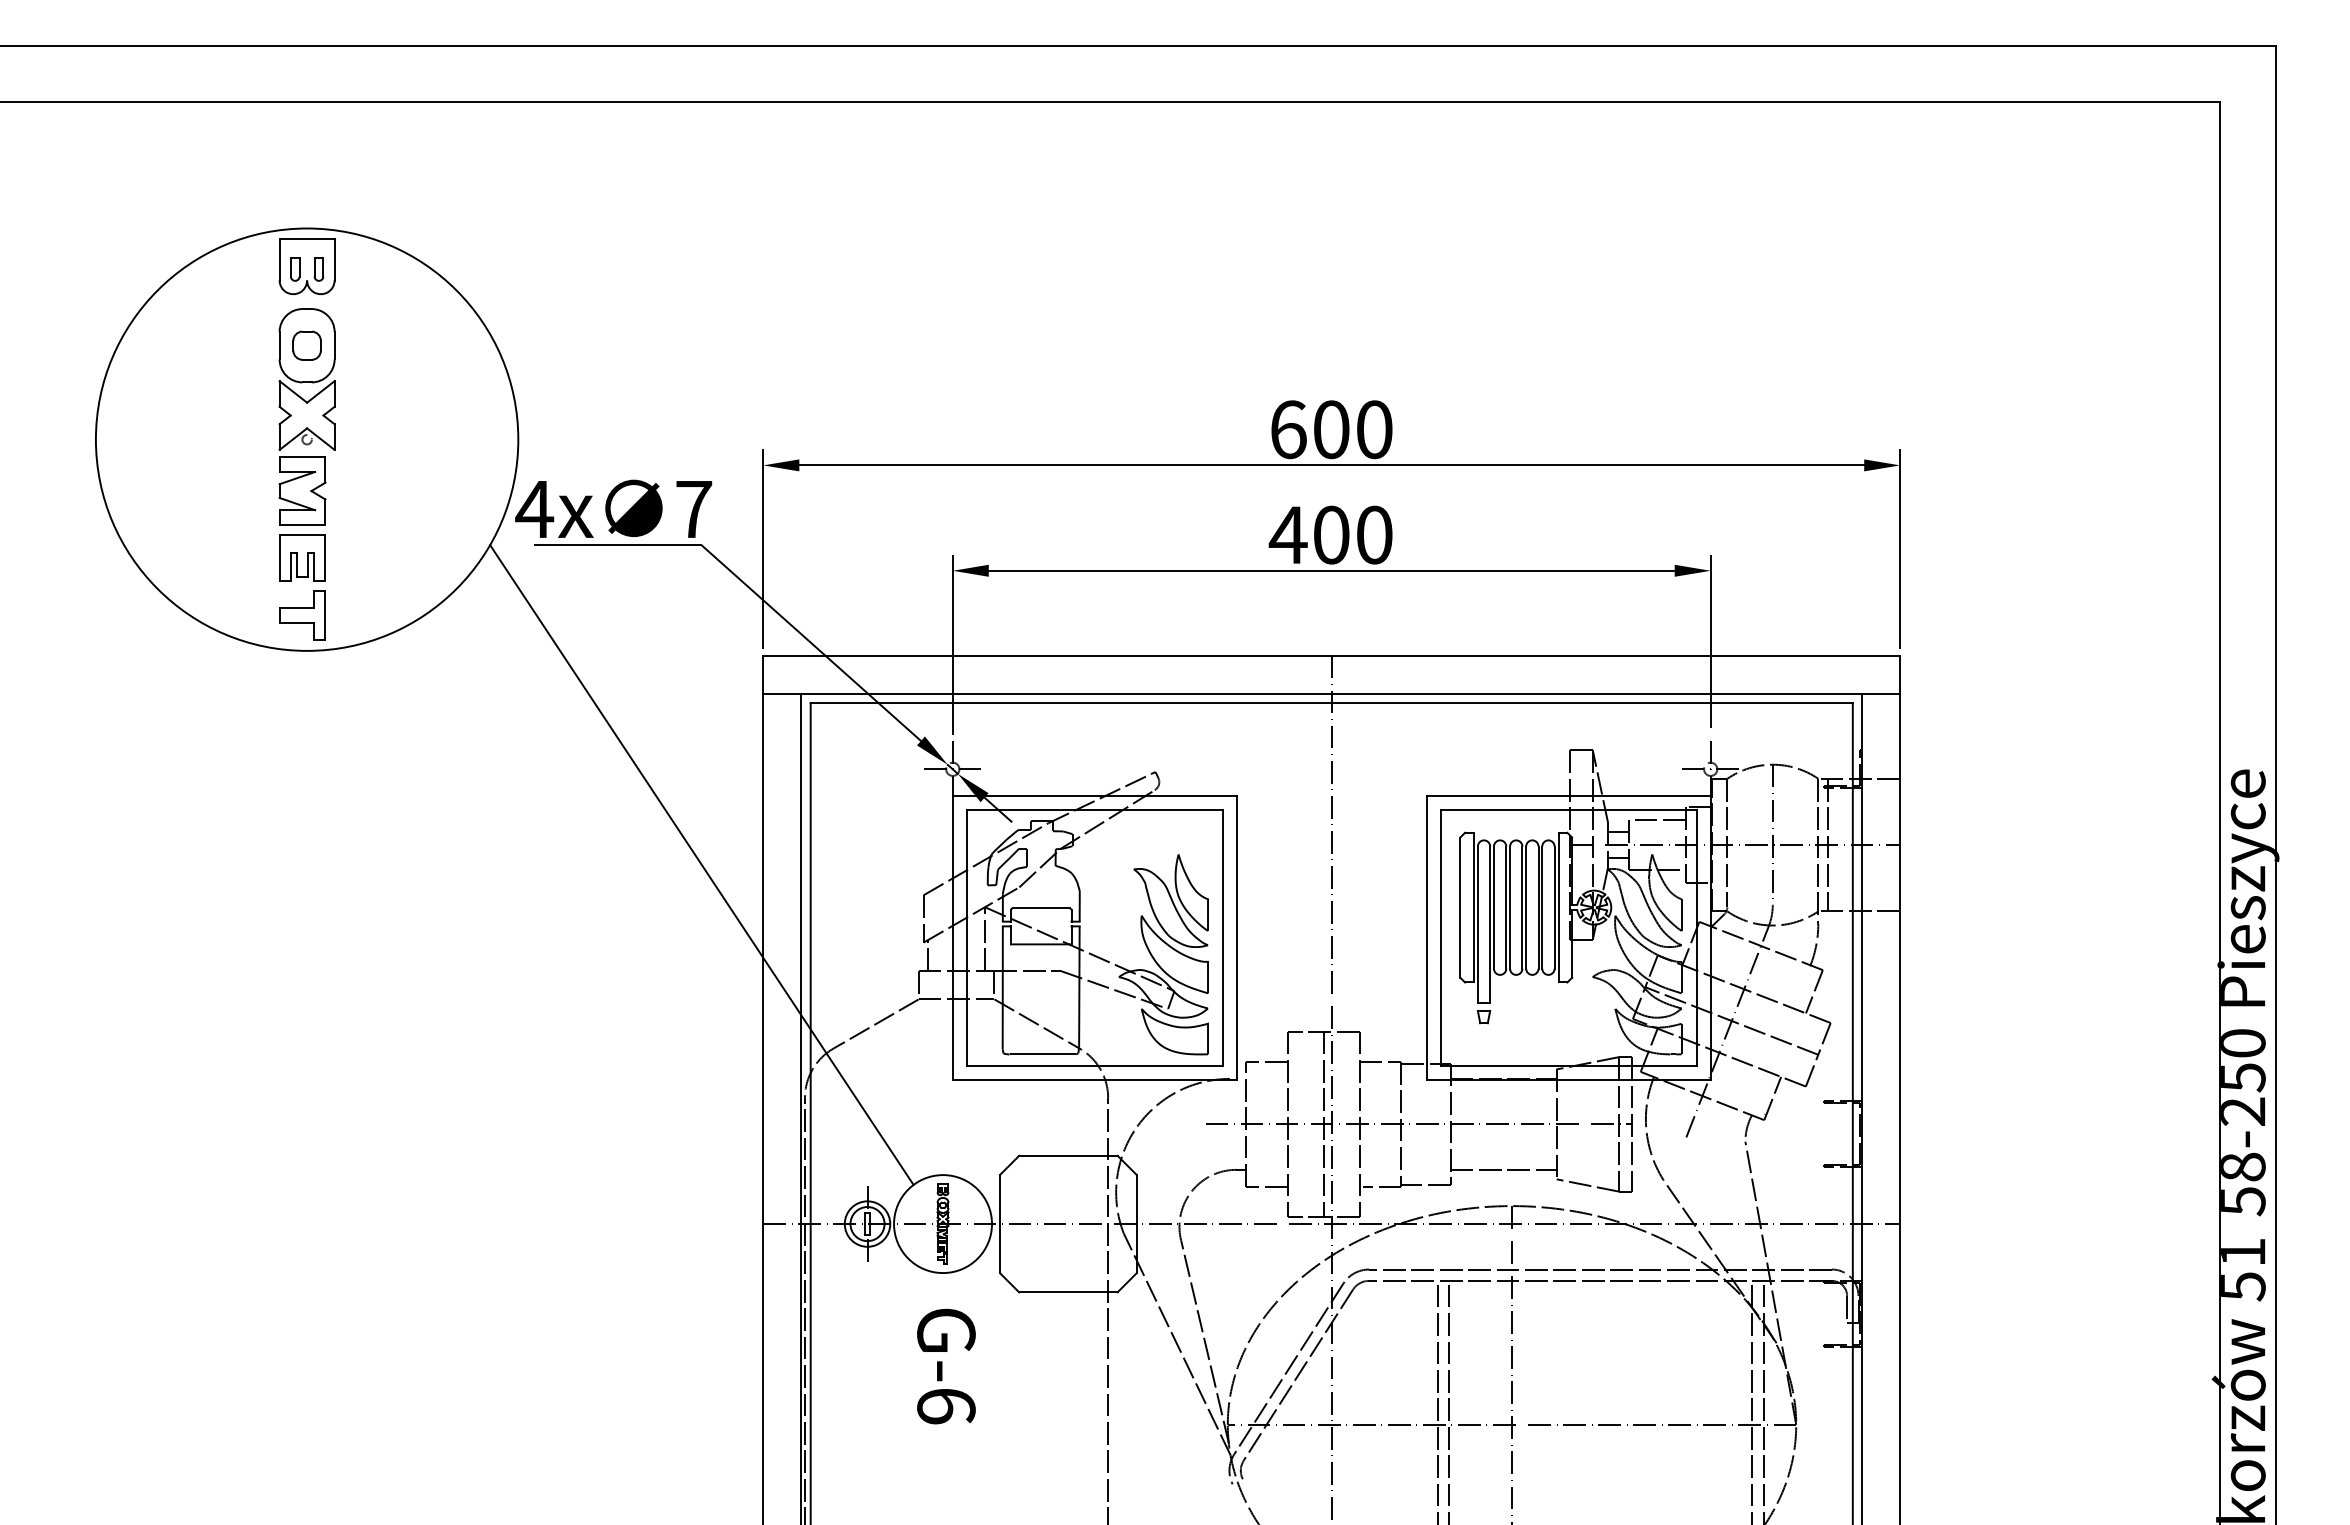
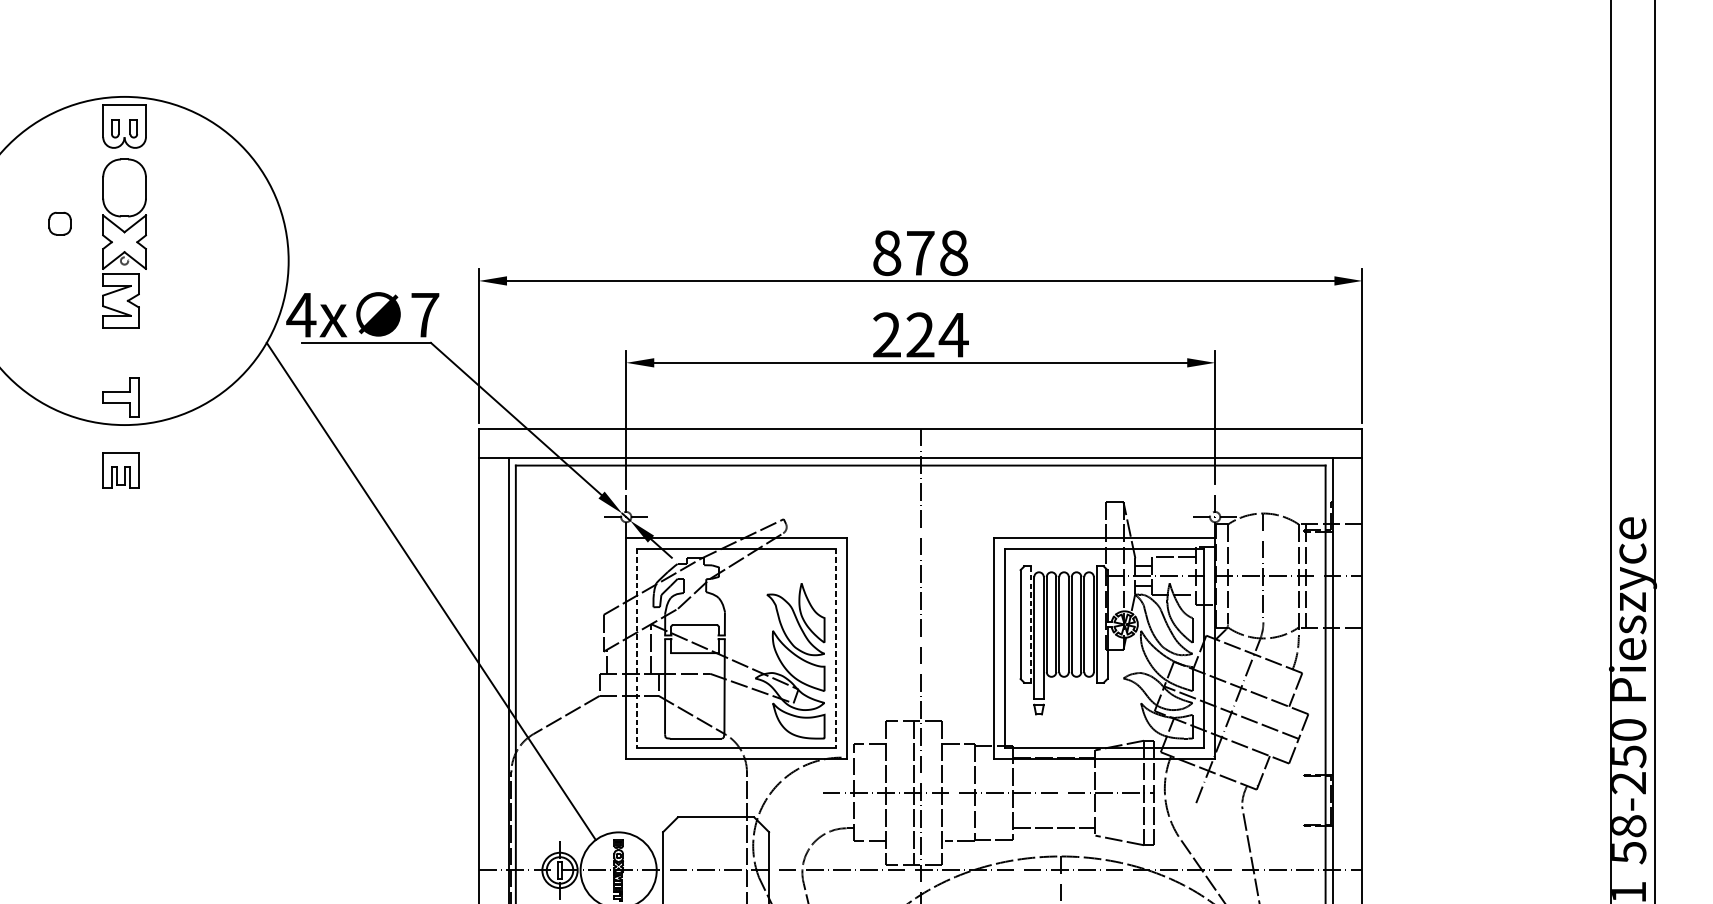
part: (306, 345) -> (59, 223), moved
text: (1331, 429) -> (920, 253), 600 -> 878
text: (1330, 534) -> (919, 334), 400 -> 224
part: (302, 557) -> (120, 469), moved
line: (1473, 907) -> (1030, 624), solid -> dashed
line: (967, 937) -> (637, 647), solid -> dashed
line: (1222, 937) -> (835, 647), solid -> dashed

